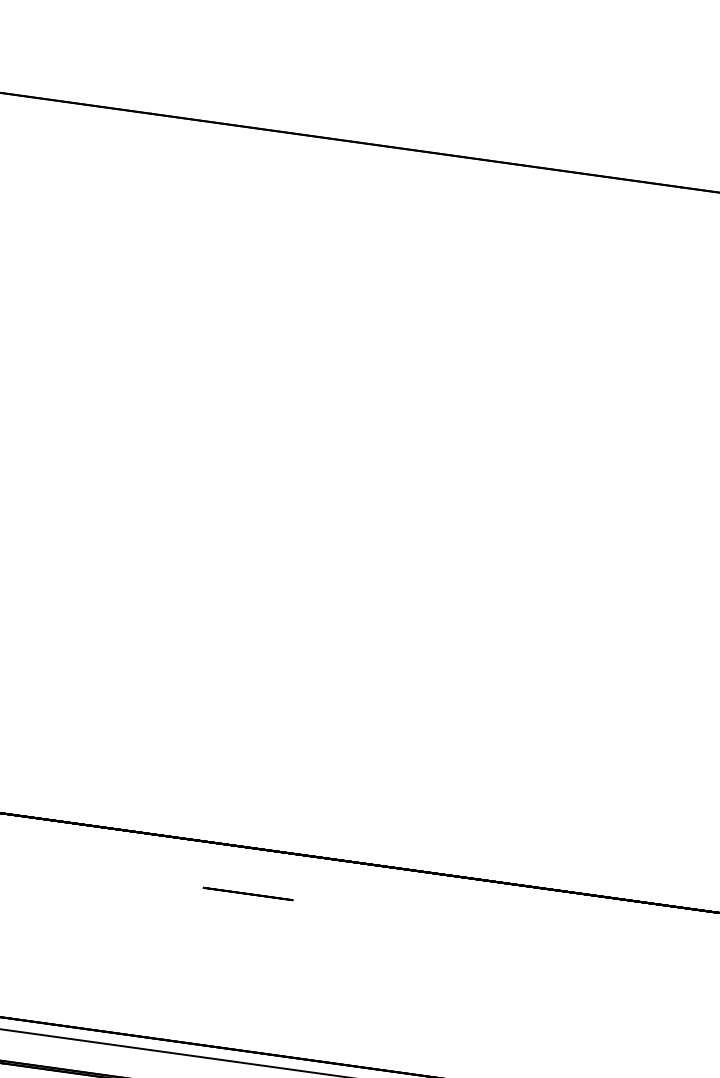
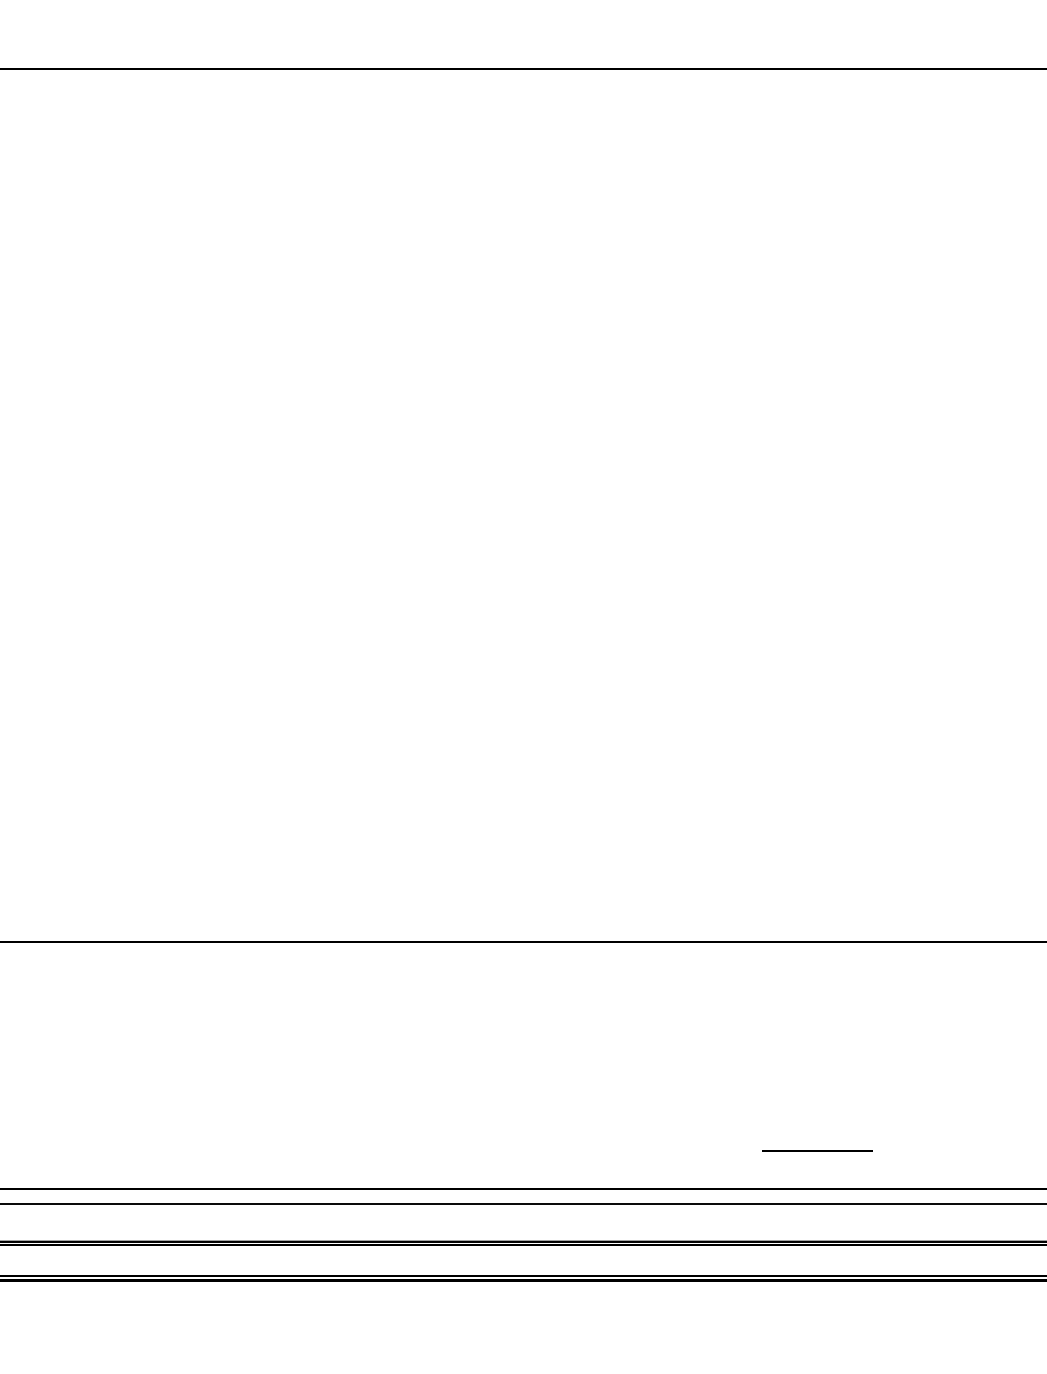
line: (248, 893) -> (817, 1150), moved

